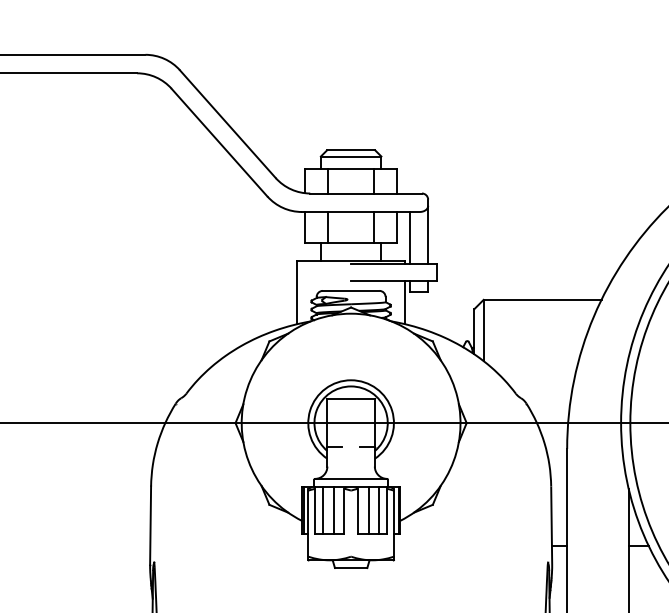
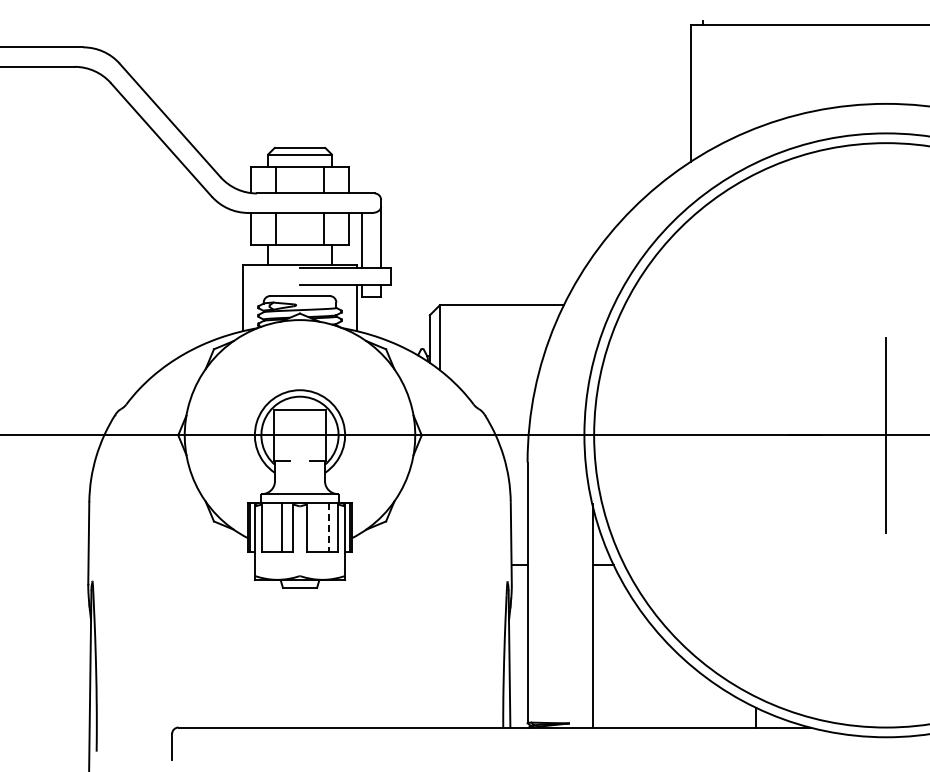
line: (323, 509) -> (270, 526), removed
line: (368, 509) -> (318, 526), removed
line: (379, 510) -> (329, 527), solid -> dashed

